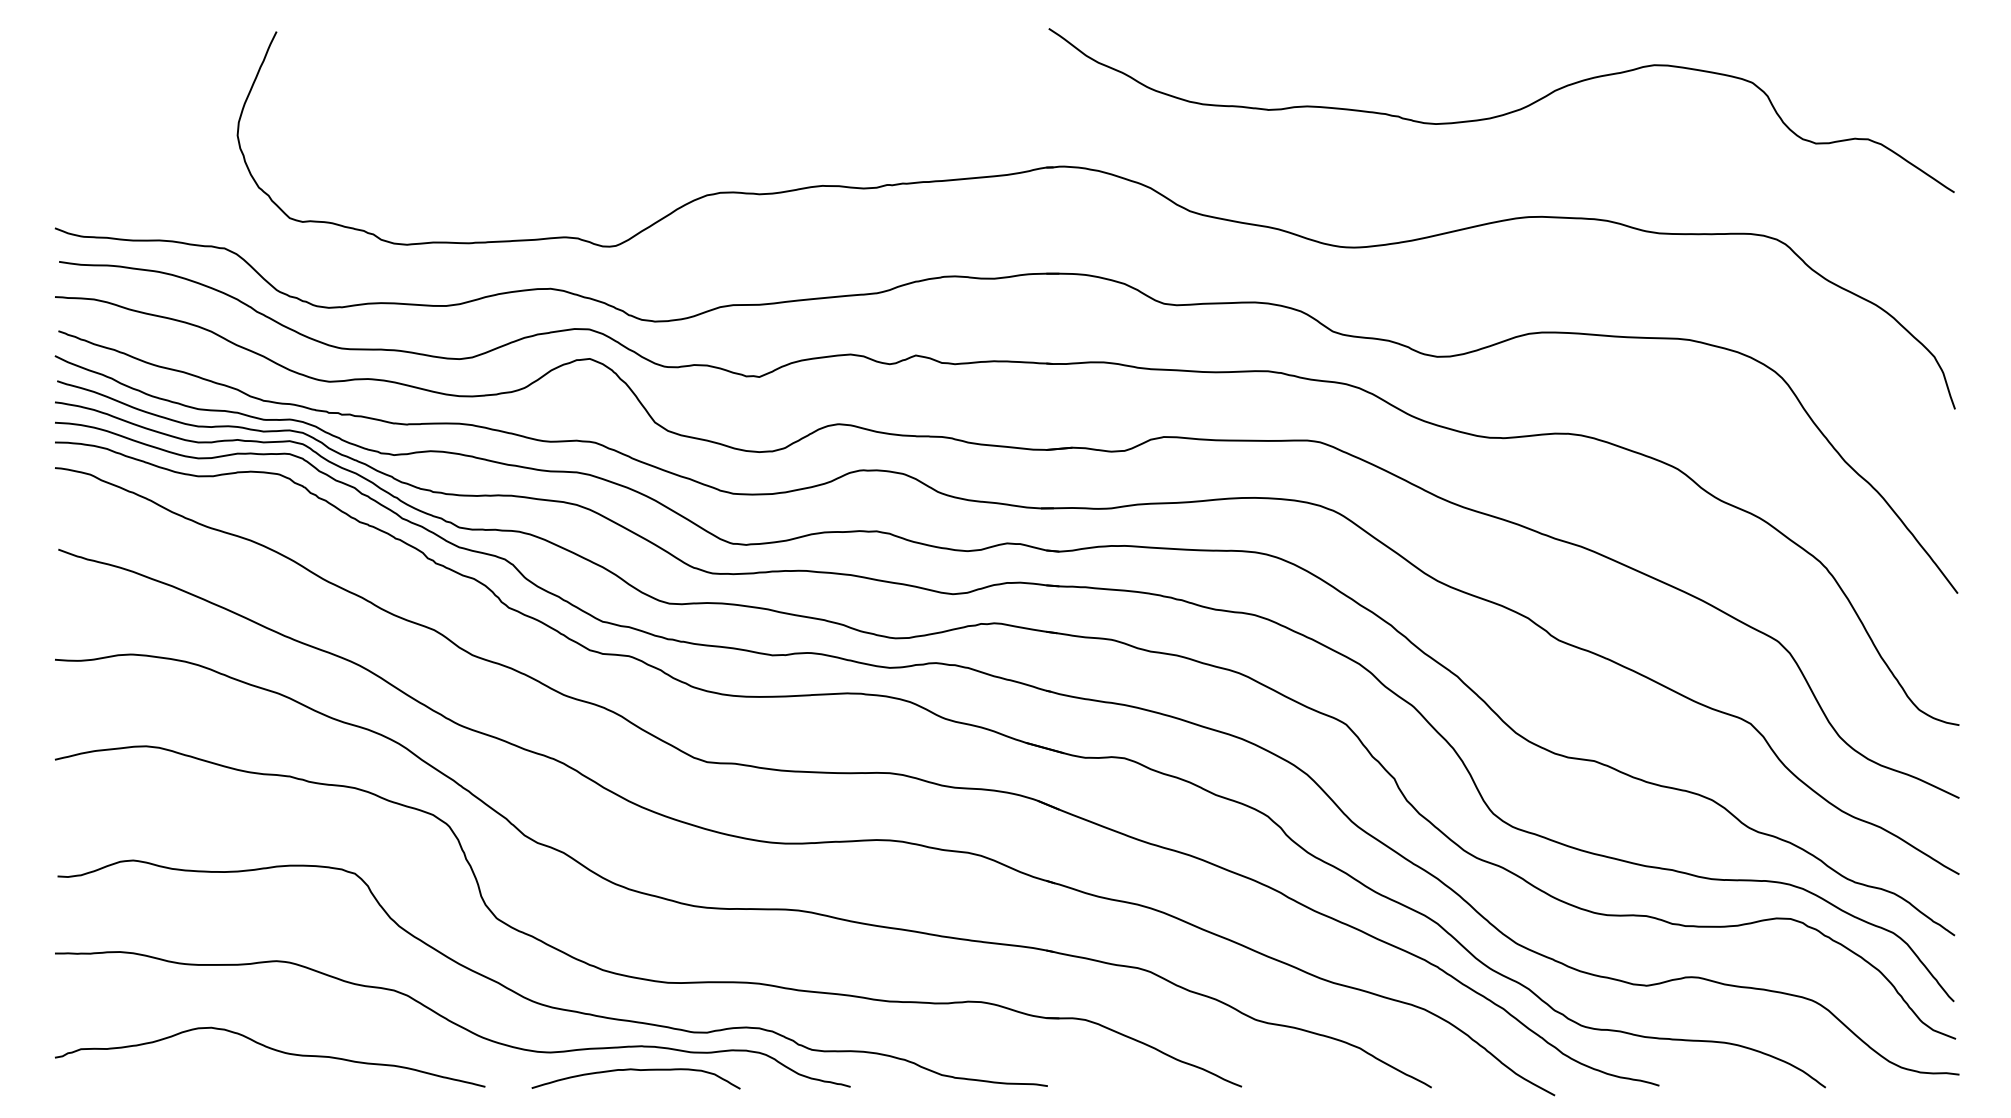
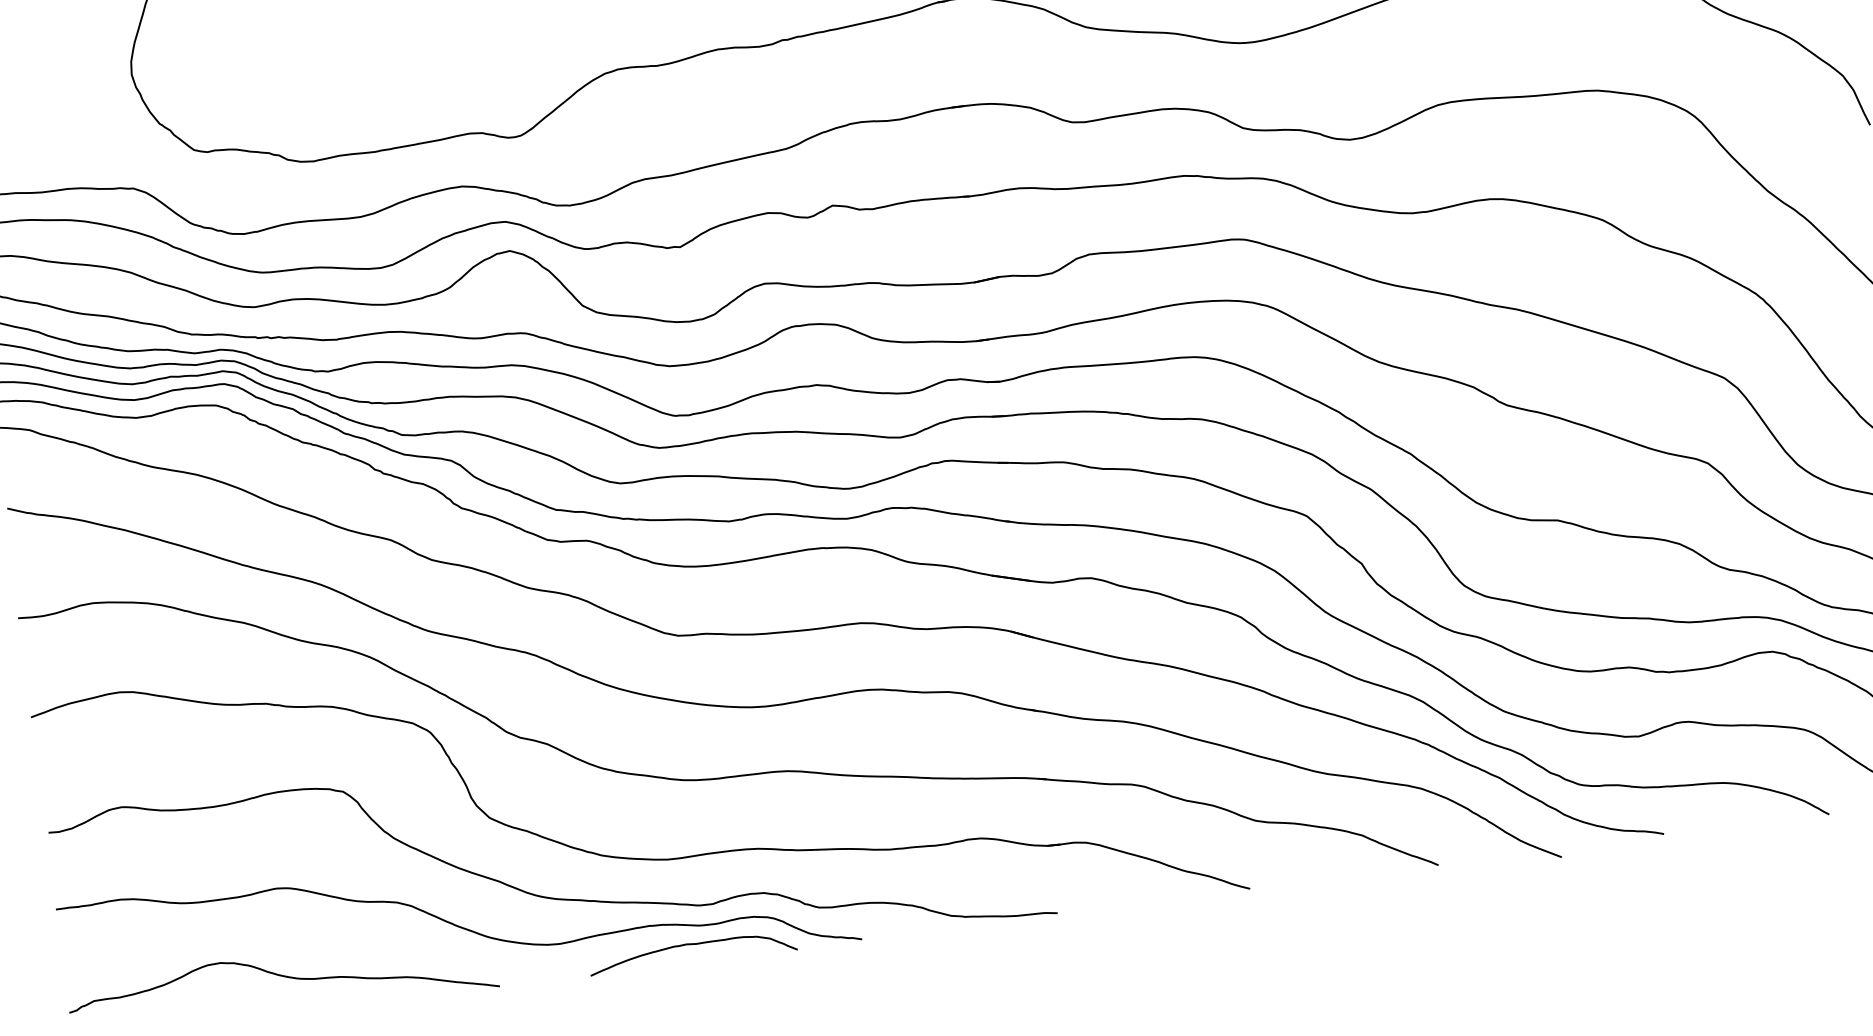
curve: (635, 1070) -> (691, 944), moved

